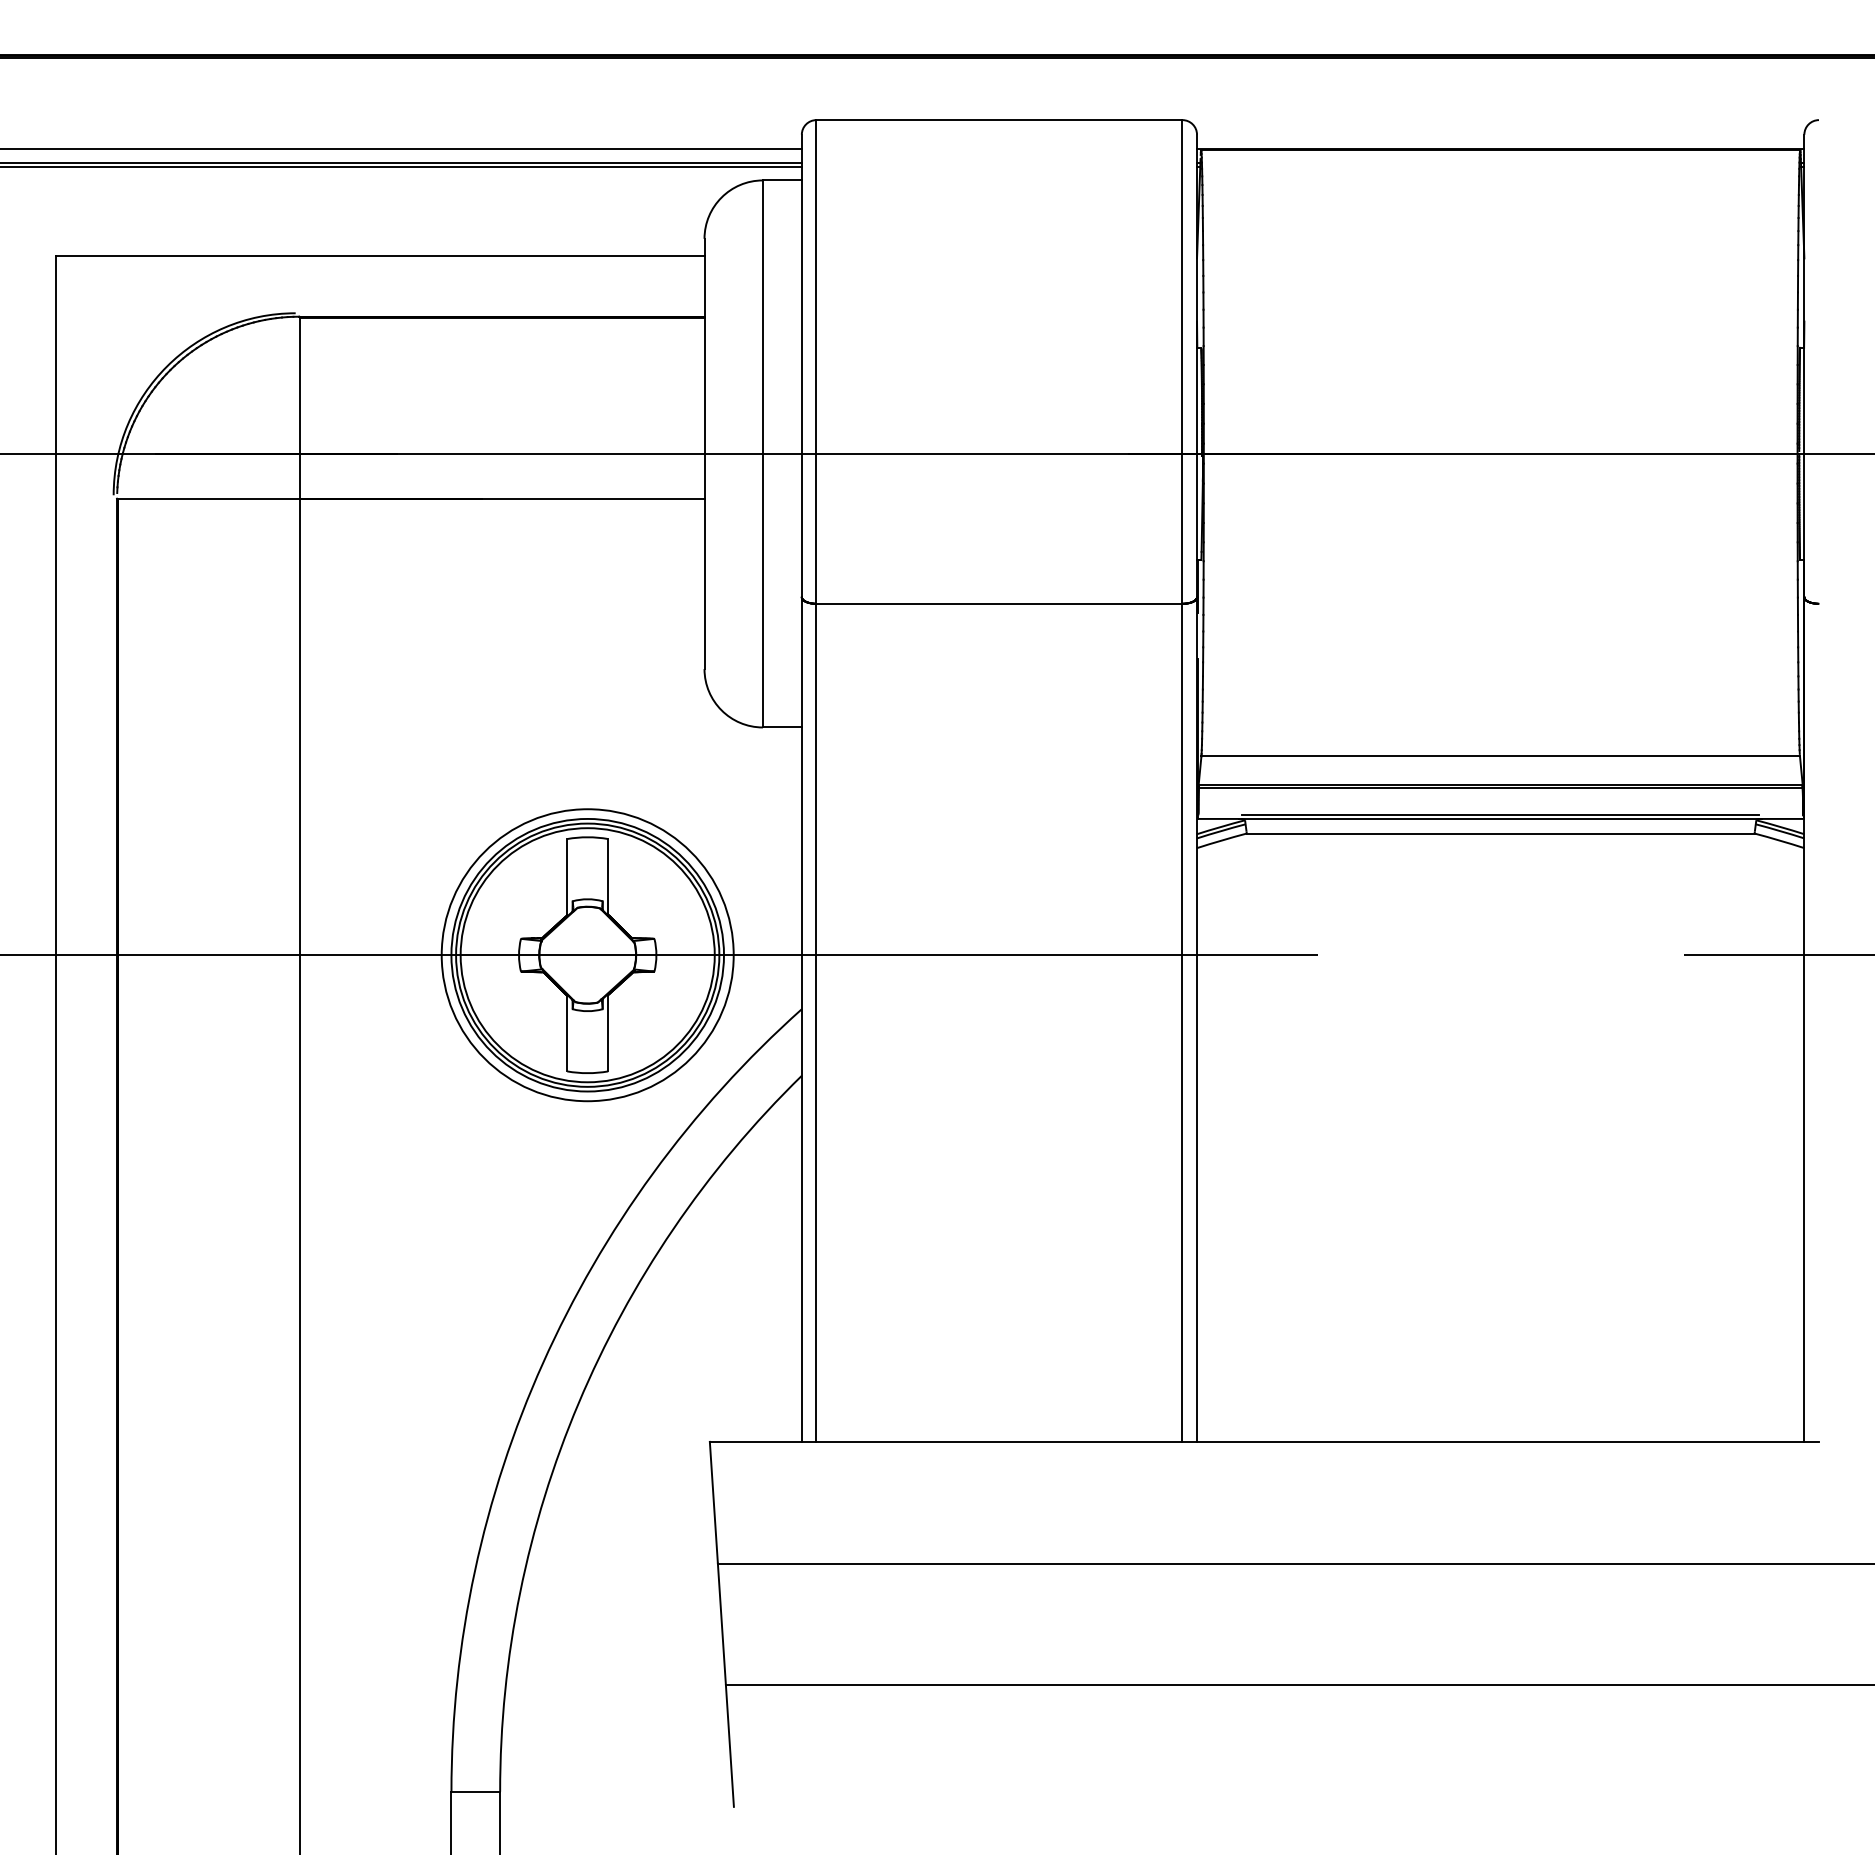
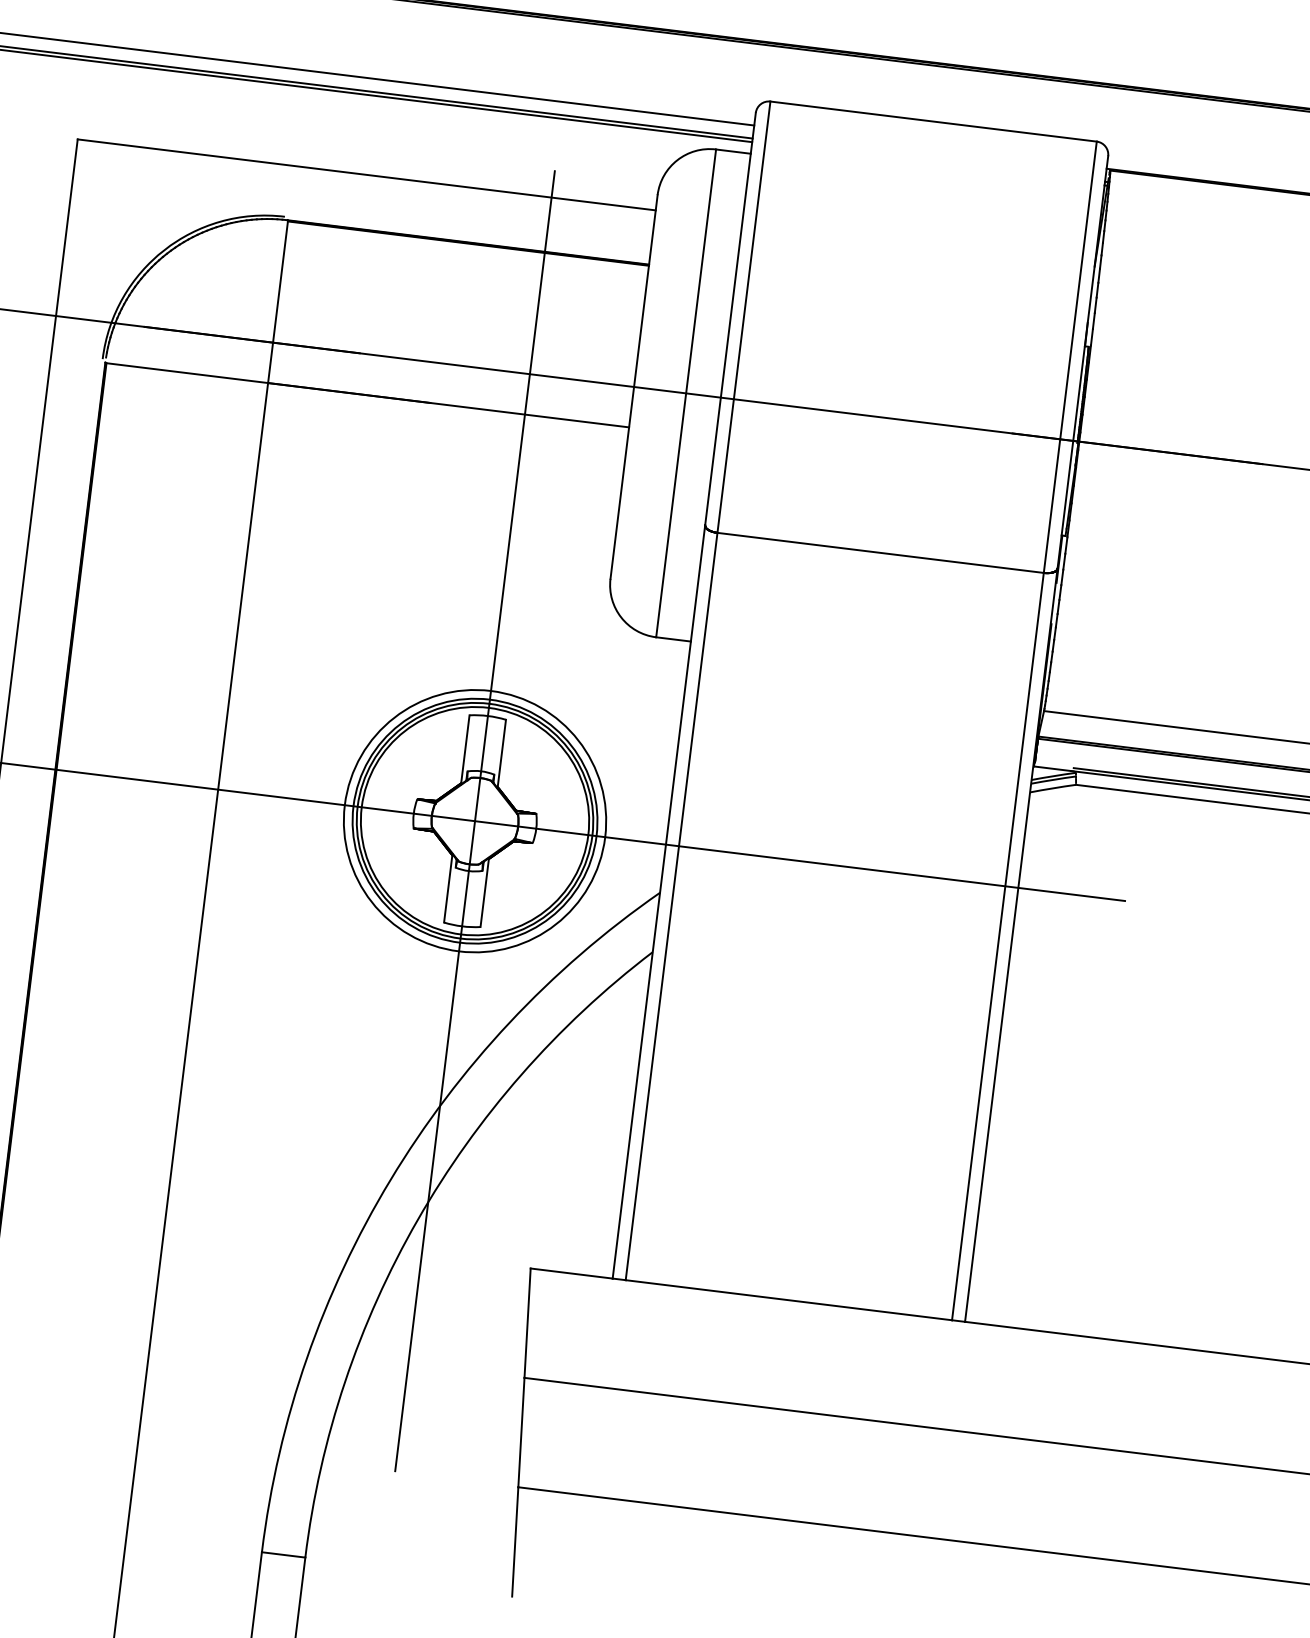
line: (587, 955) -> (474, 821), added

